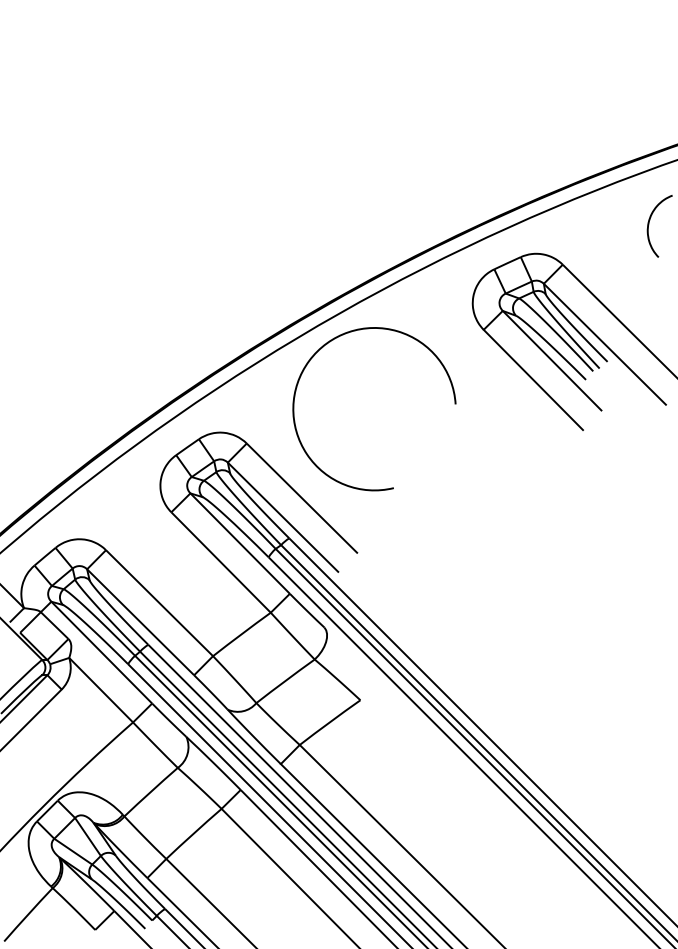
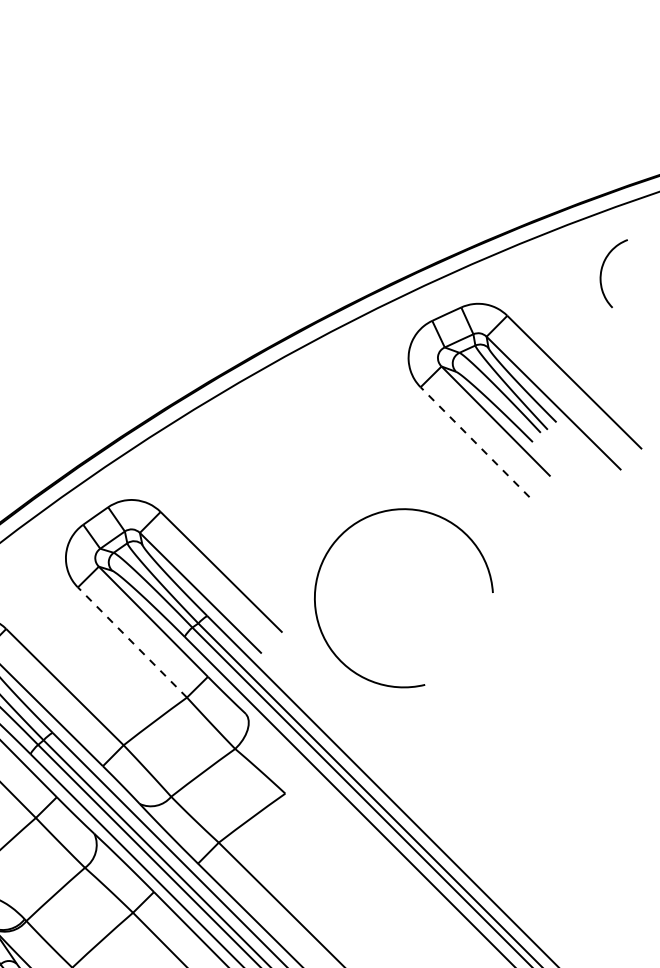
line: (533, 379) -> (475, 441), solid -> dashed
arc: (338, 480) -> (364, 676), moved
line: (221, 562) -> (132, 642), solid -> dashed

